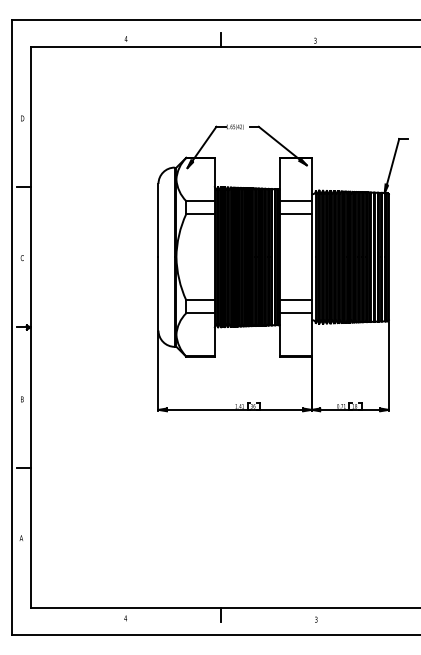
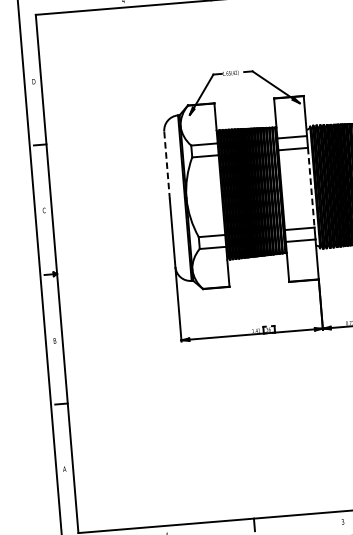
line: (158, 220) -> (167, 165), solid -> dashed
line: (311, 257) -> (311, 188), solid -> dashed

